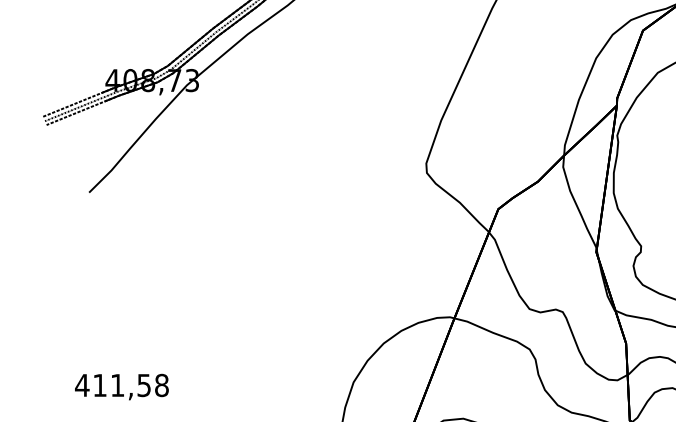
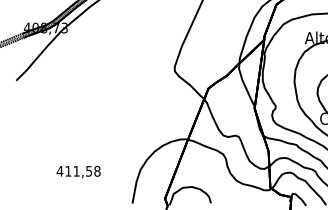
text: (121, 387) -> (78, 172), moved

